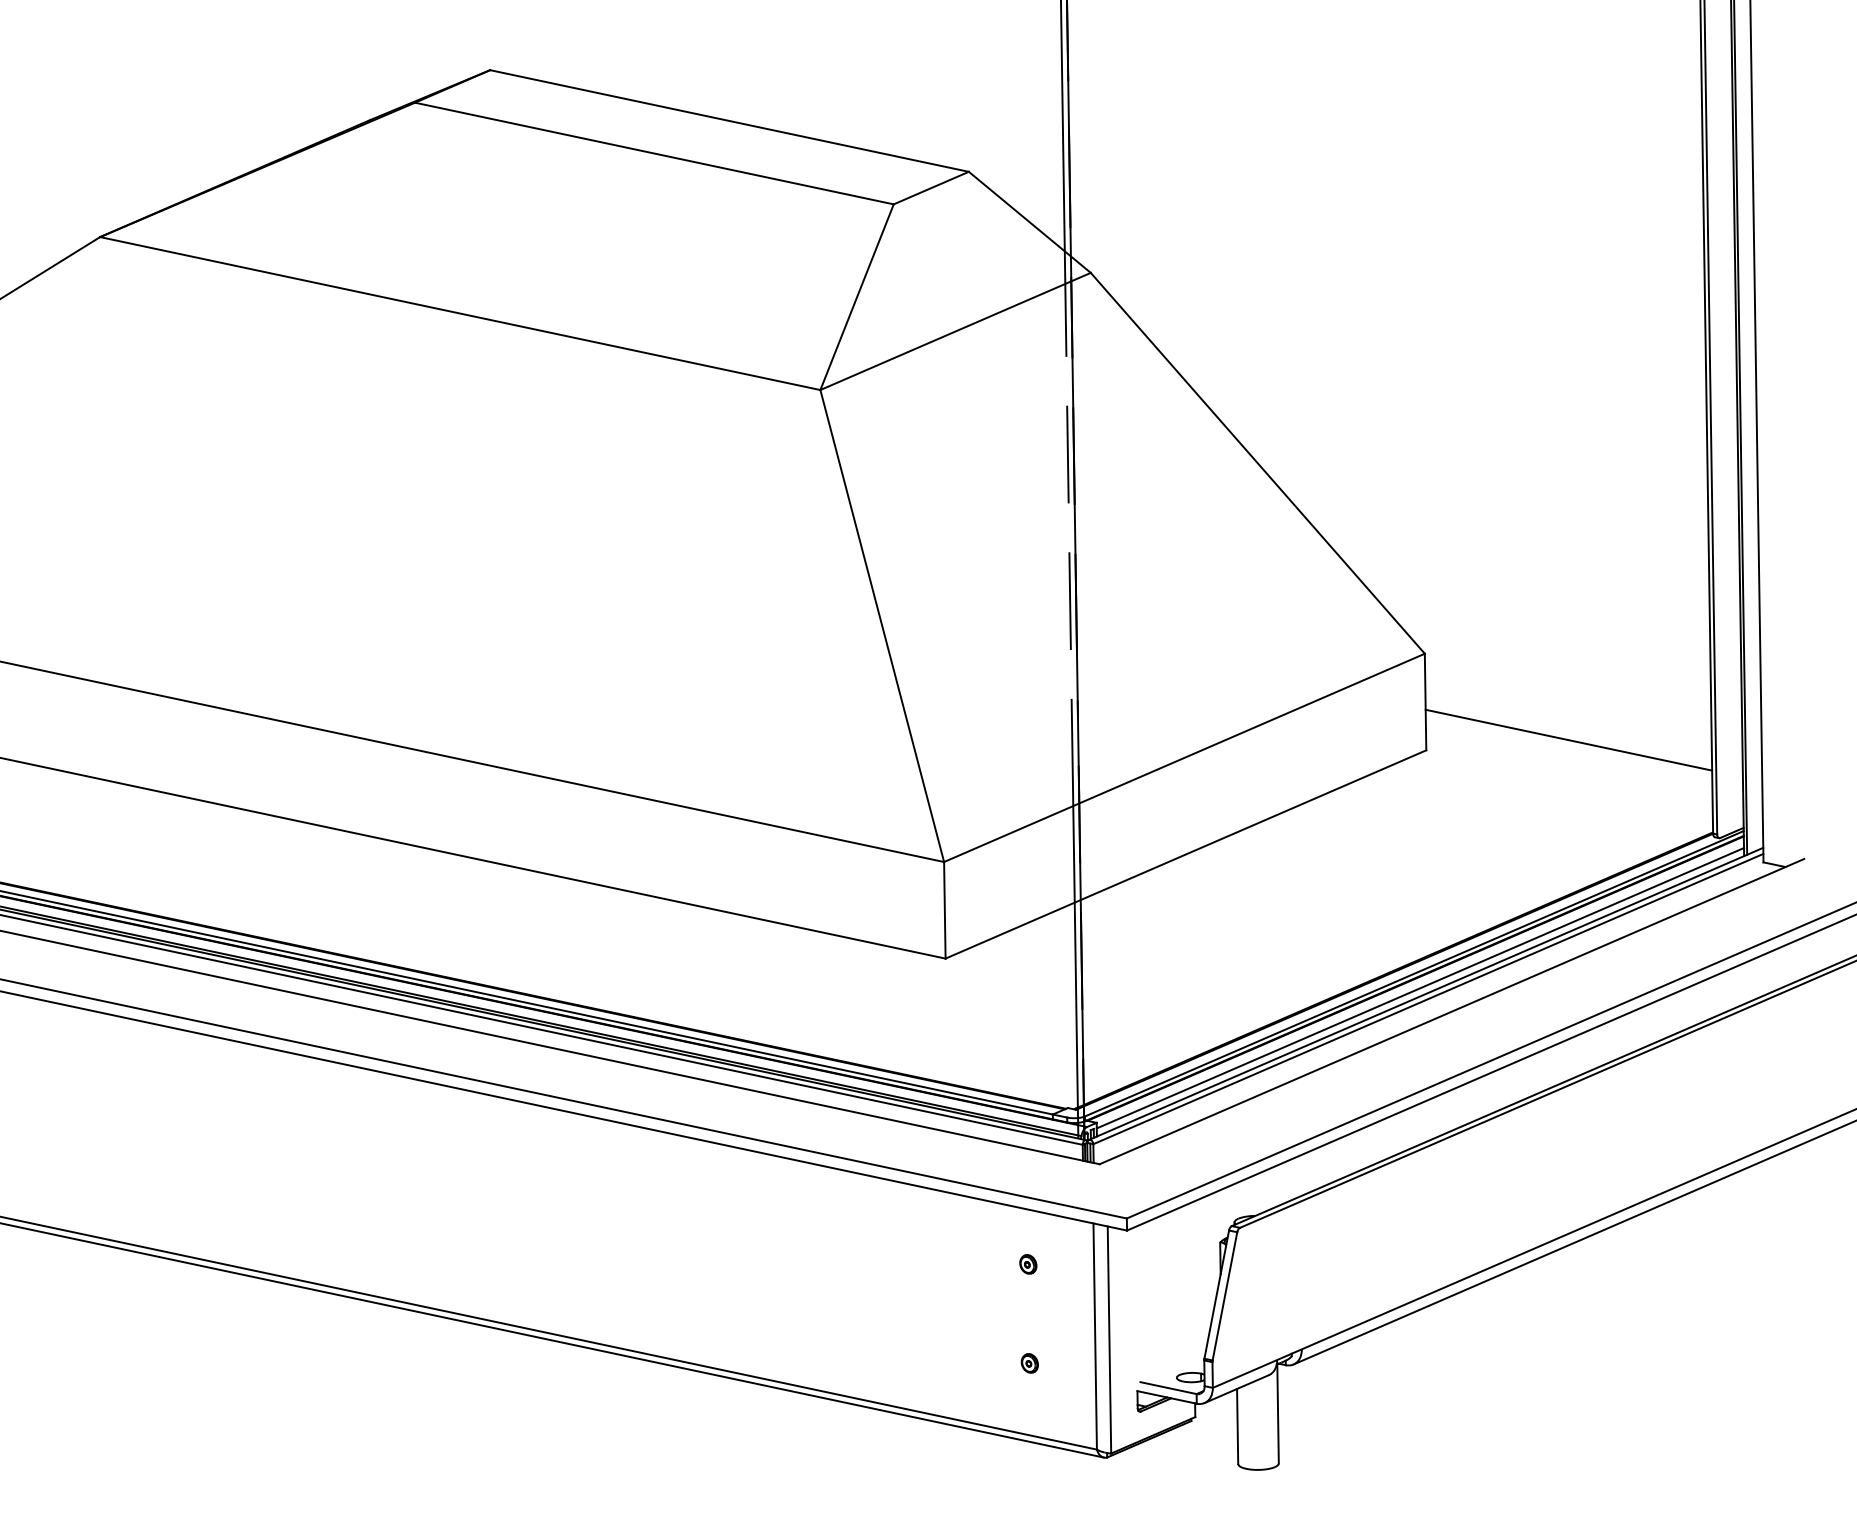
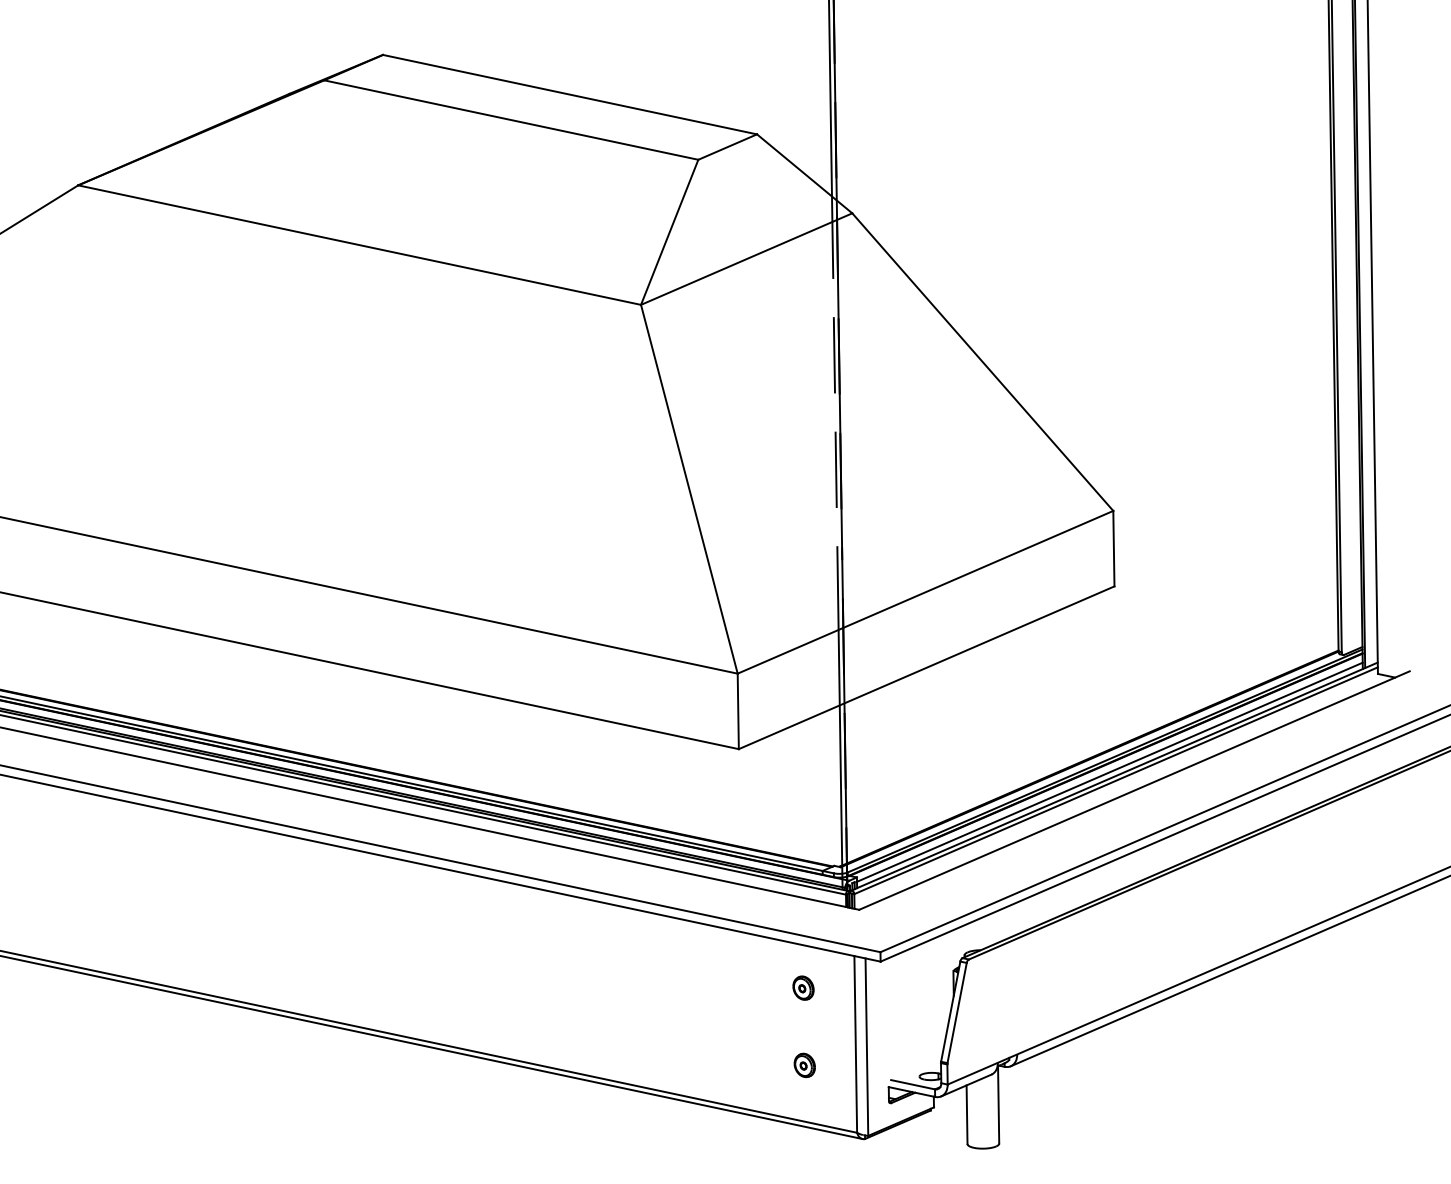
line: (1568, 740) -> (1225, 578), removed
part: (1028, 1263) -> (803, 987), size x1.6
part: (1029, 1363) -> (804, 1065), size x1.6

